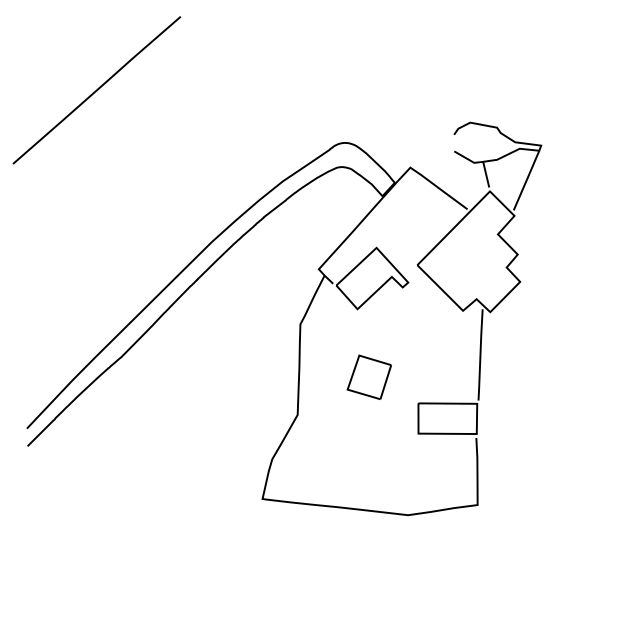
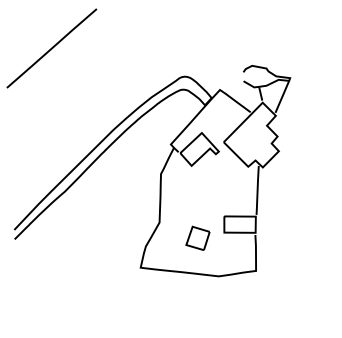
part: (368, 375) -> (197, 237), moved

